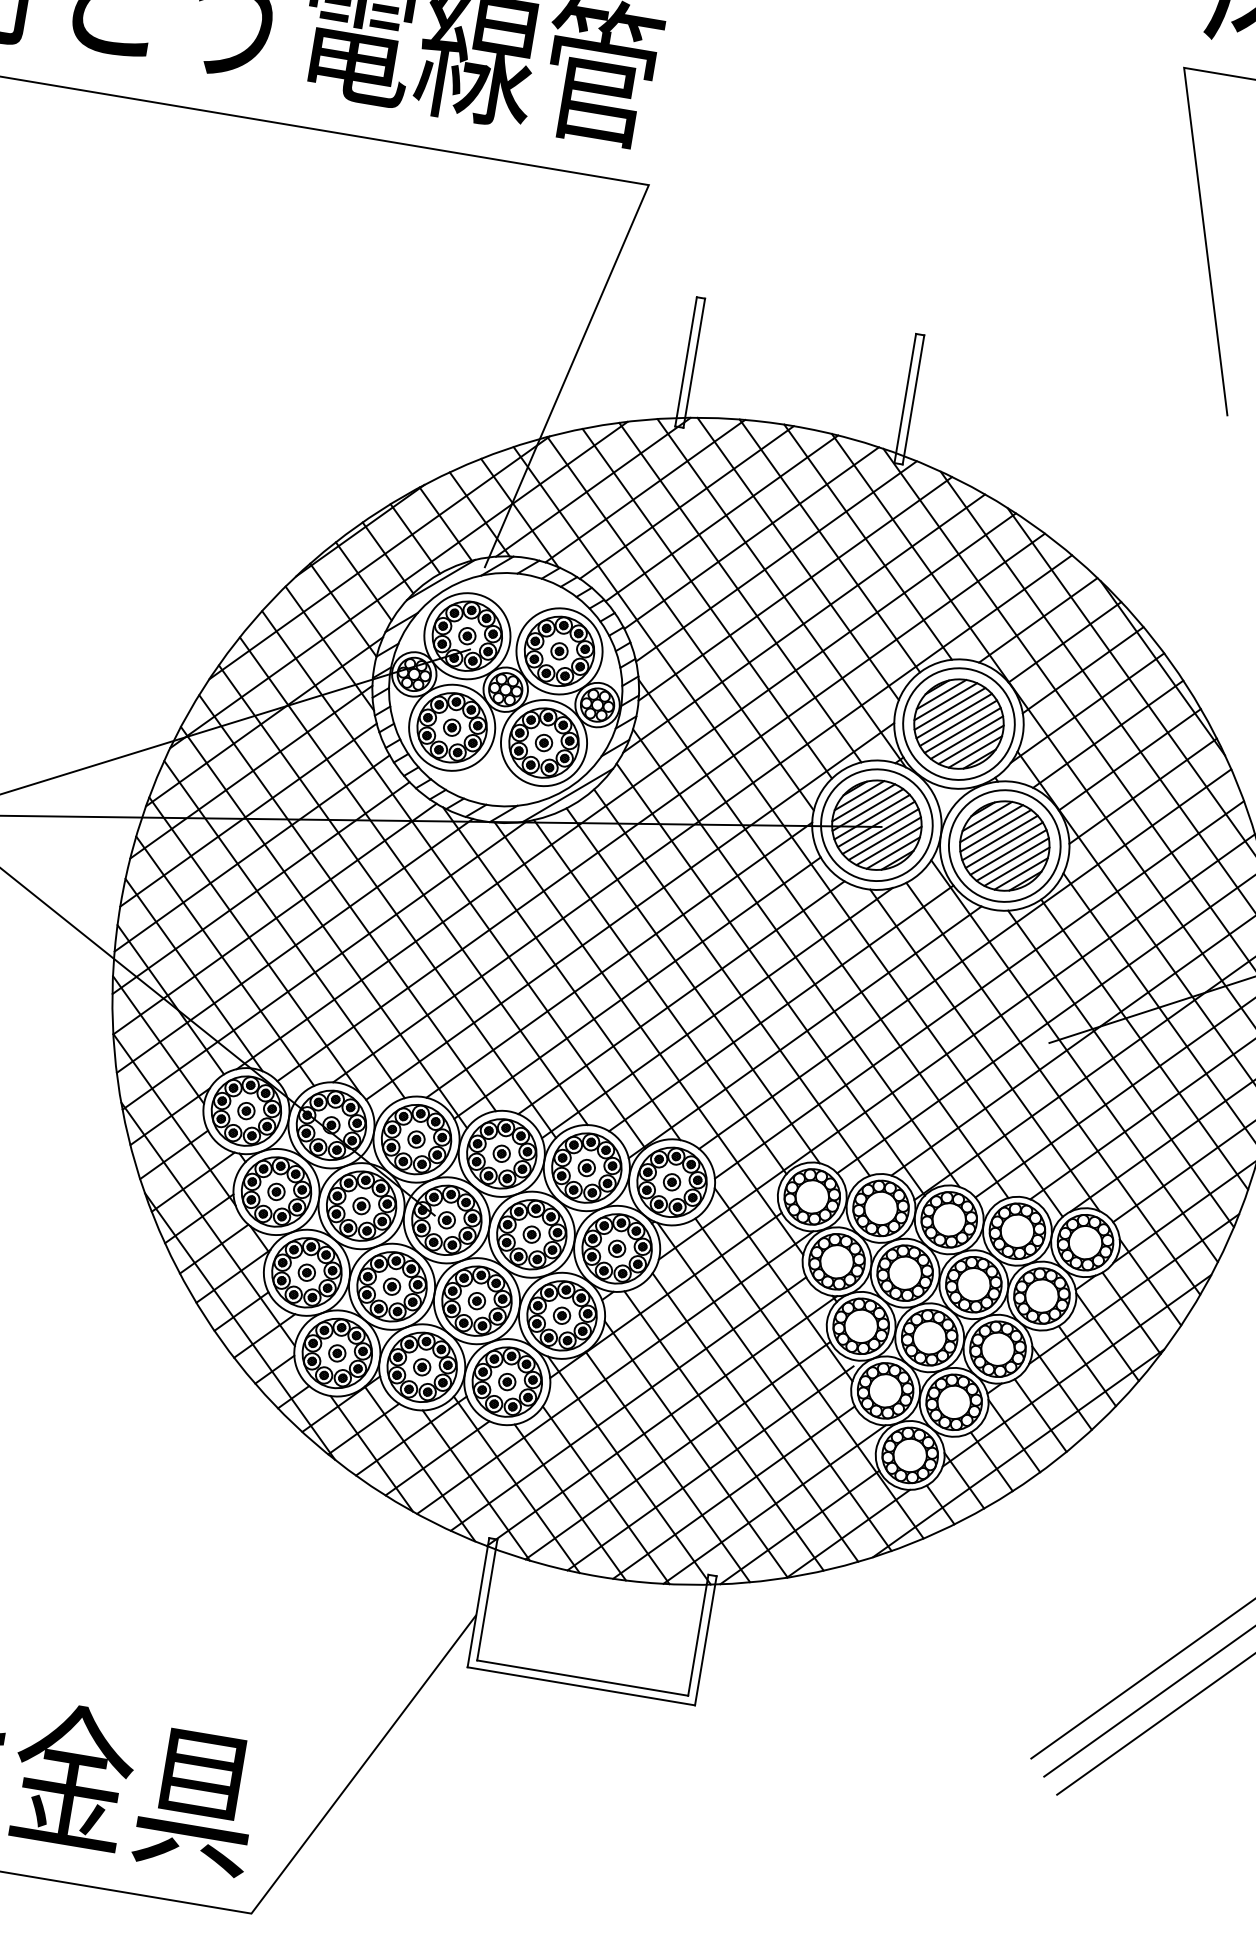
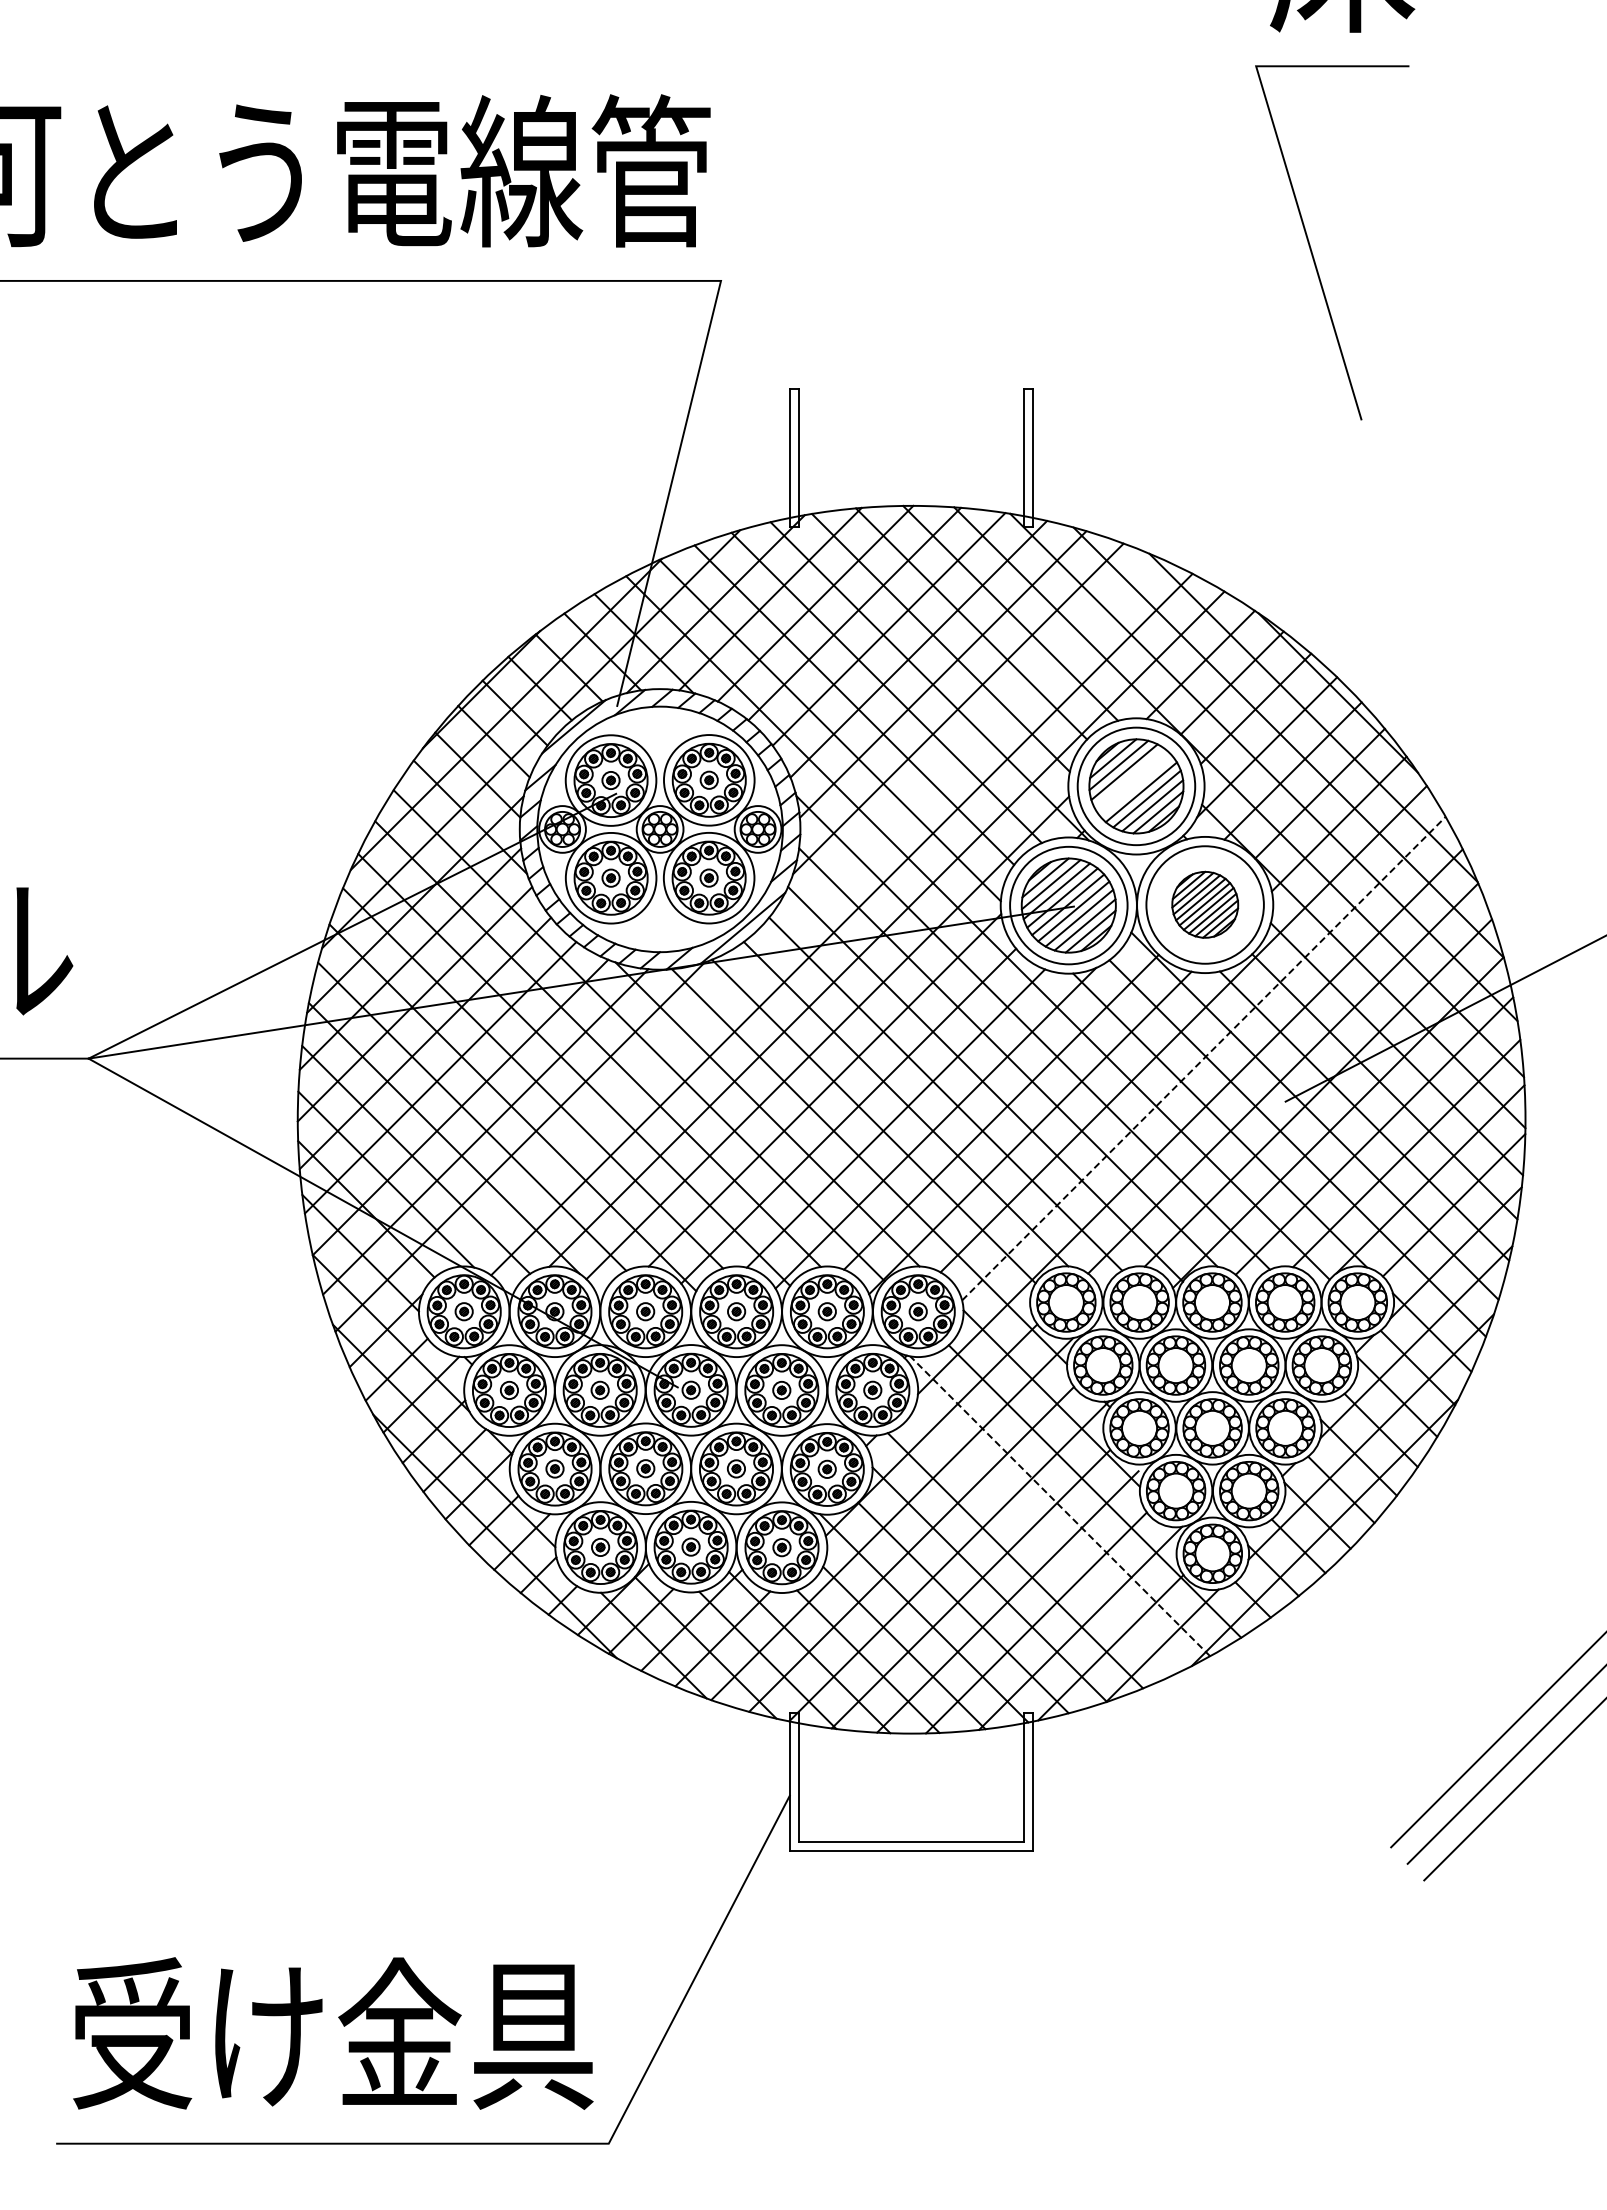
line: (953, 715) -> (1129, 778), removed
line: (958, 723) -> (1135, 785), removed
line: (626, 790) -> (802, 913), removed
part: (1005, 845) -> (1205, 904), size x0.7
line: (979, 989) -> (1203, 1058), solid -> dashed
line: (774, 1387) -> (1060, 1506), solid -> dashed
line: (755, 1417) -> (1045, 1541), removed

